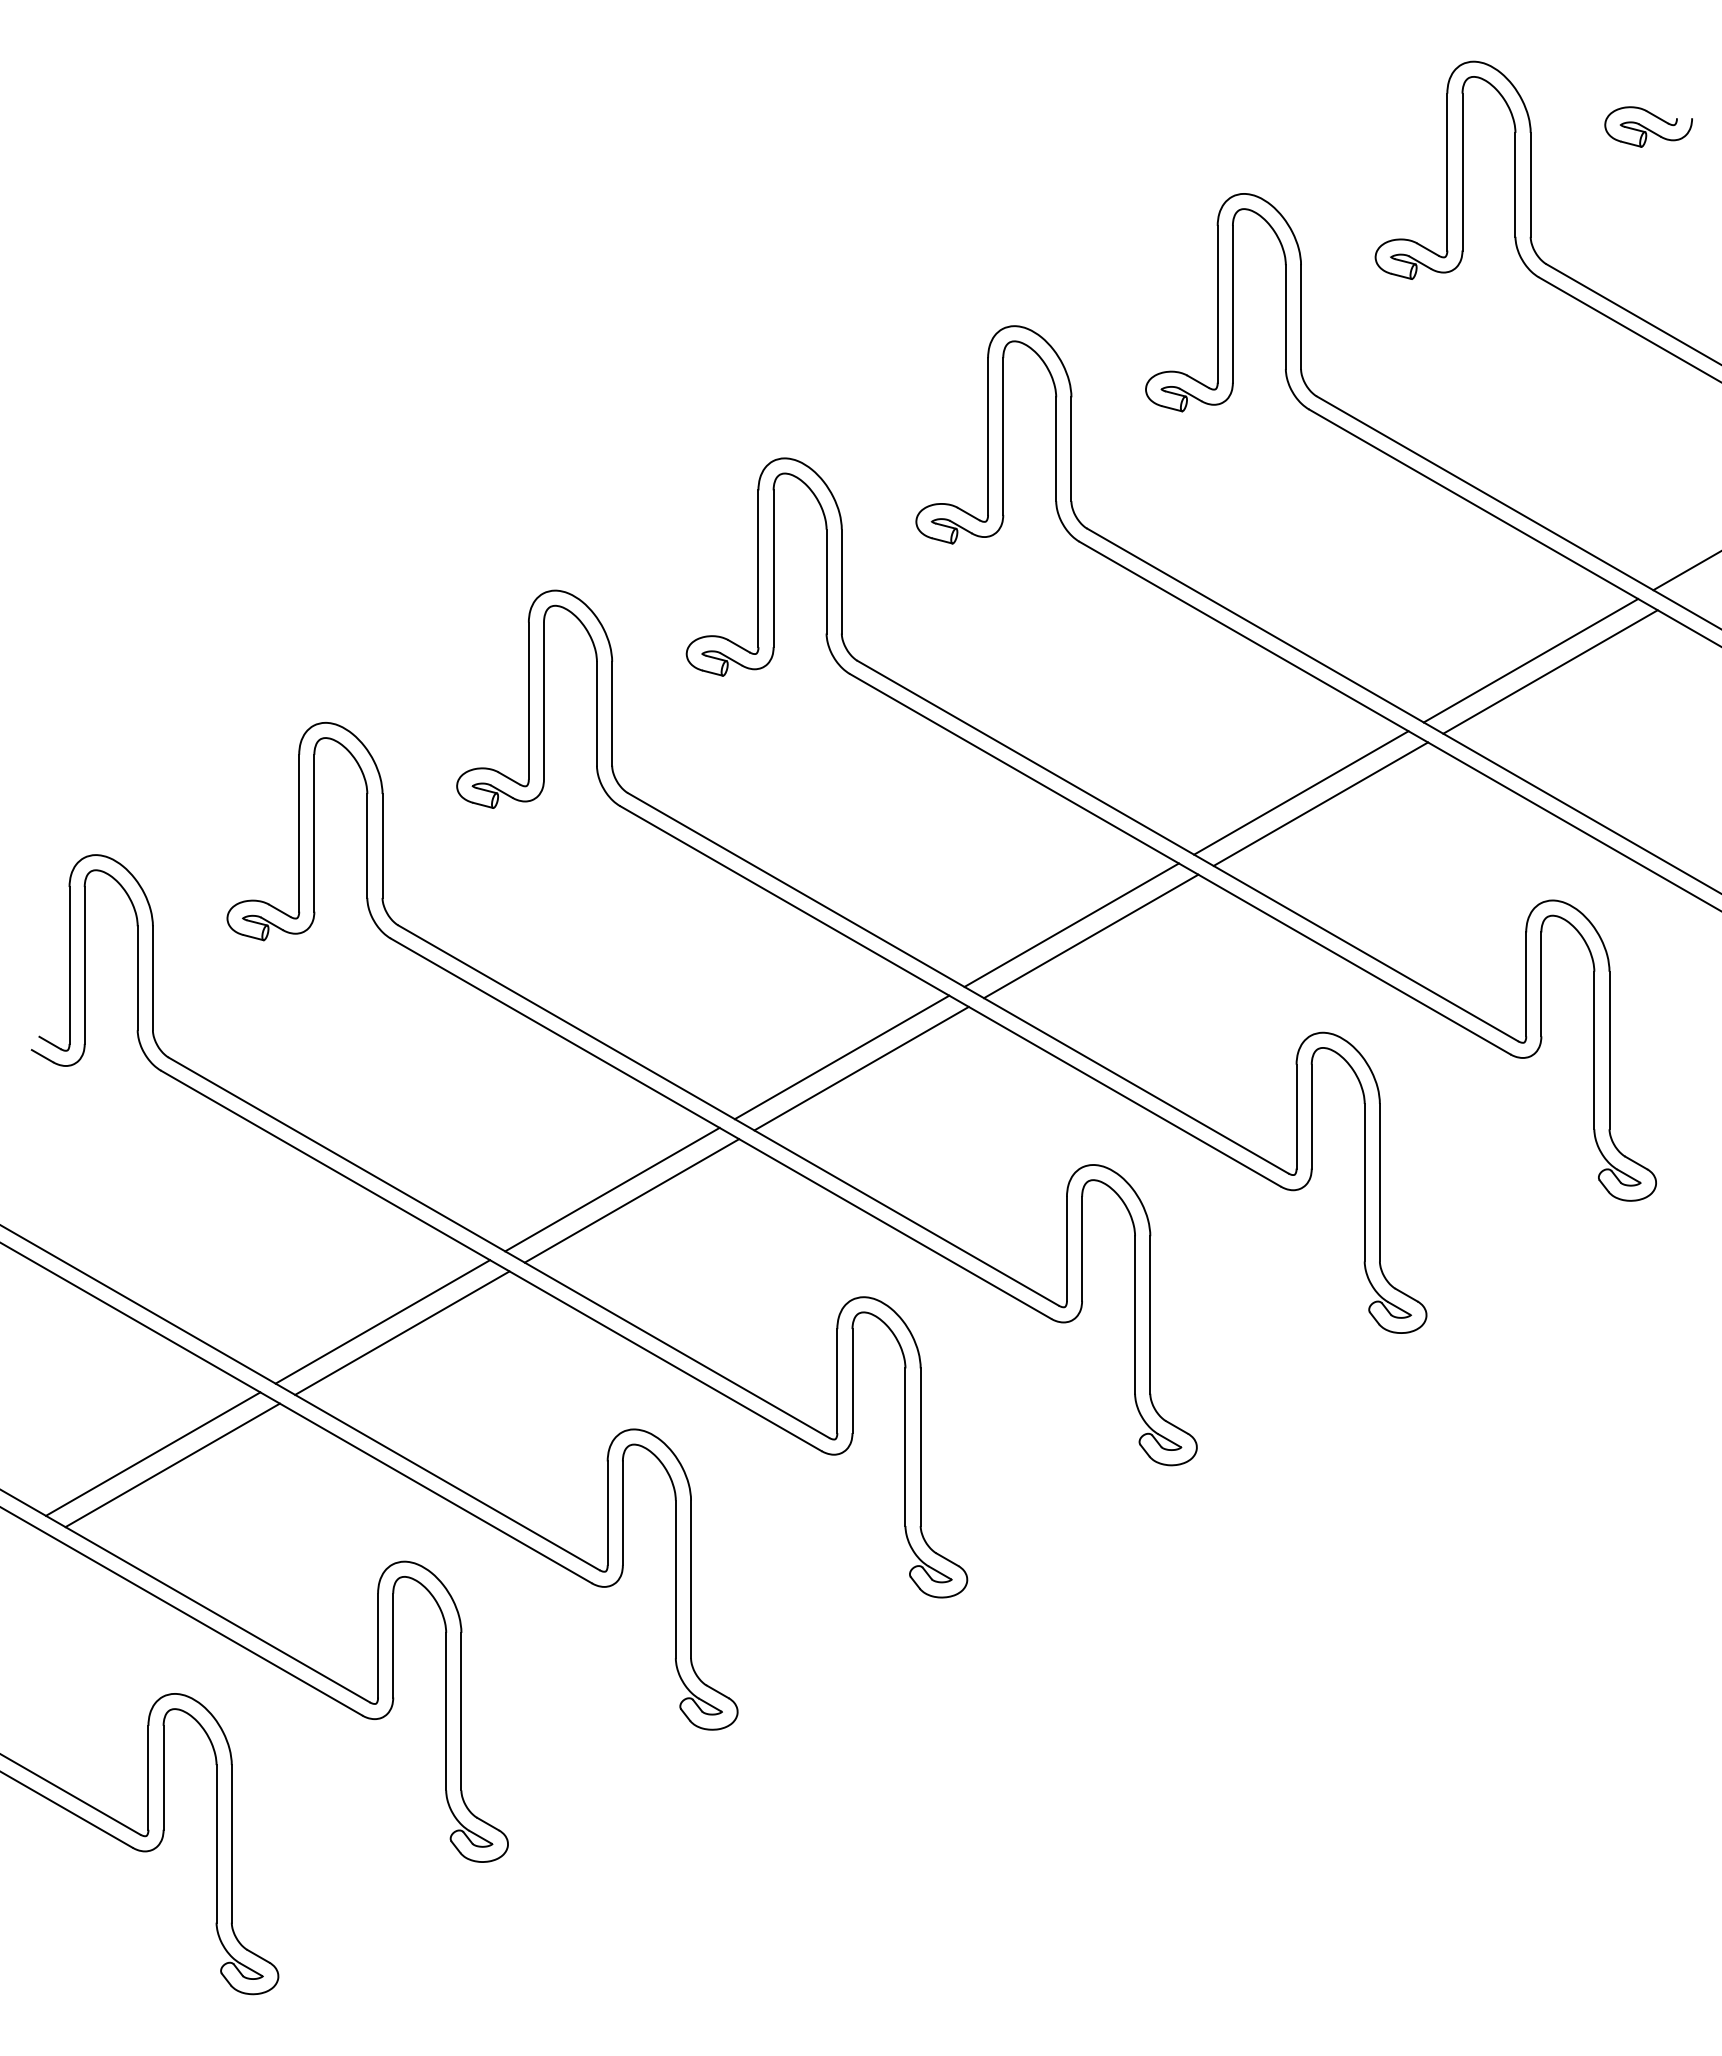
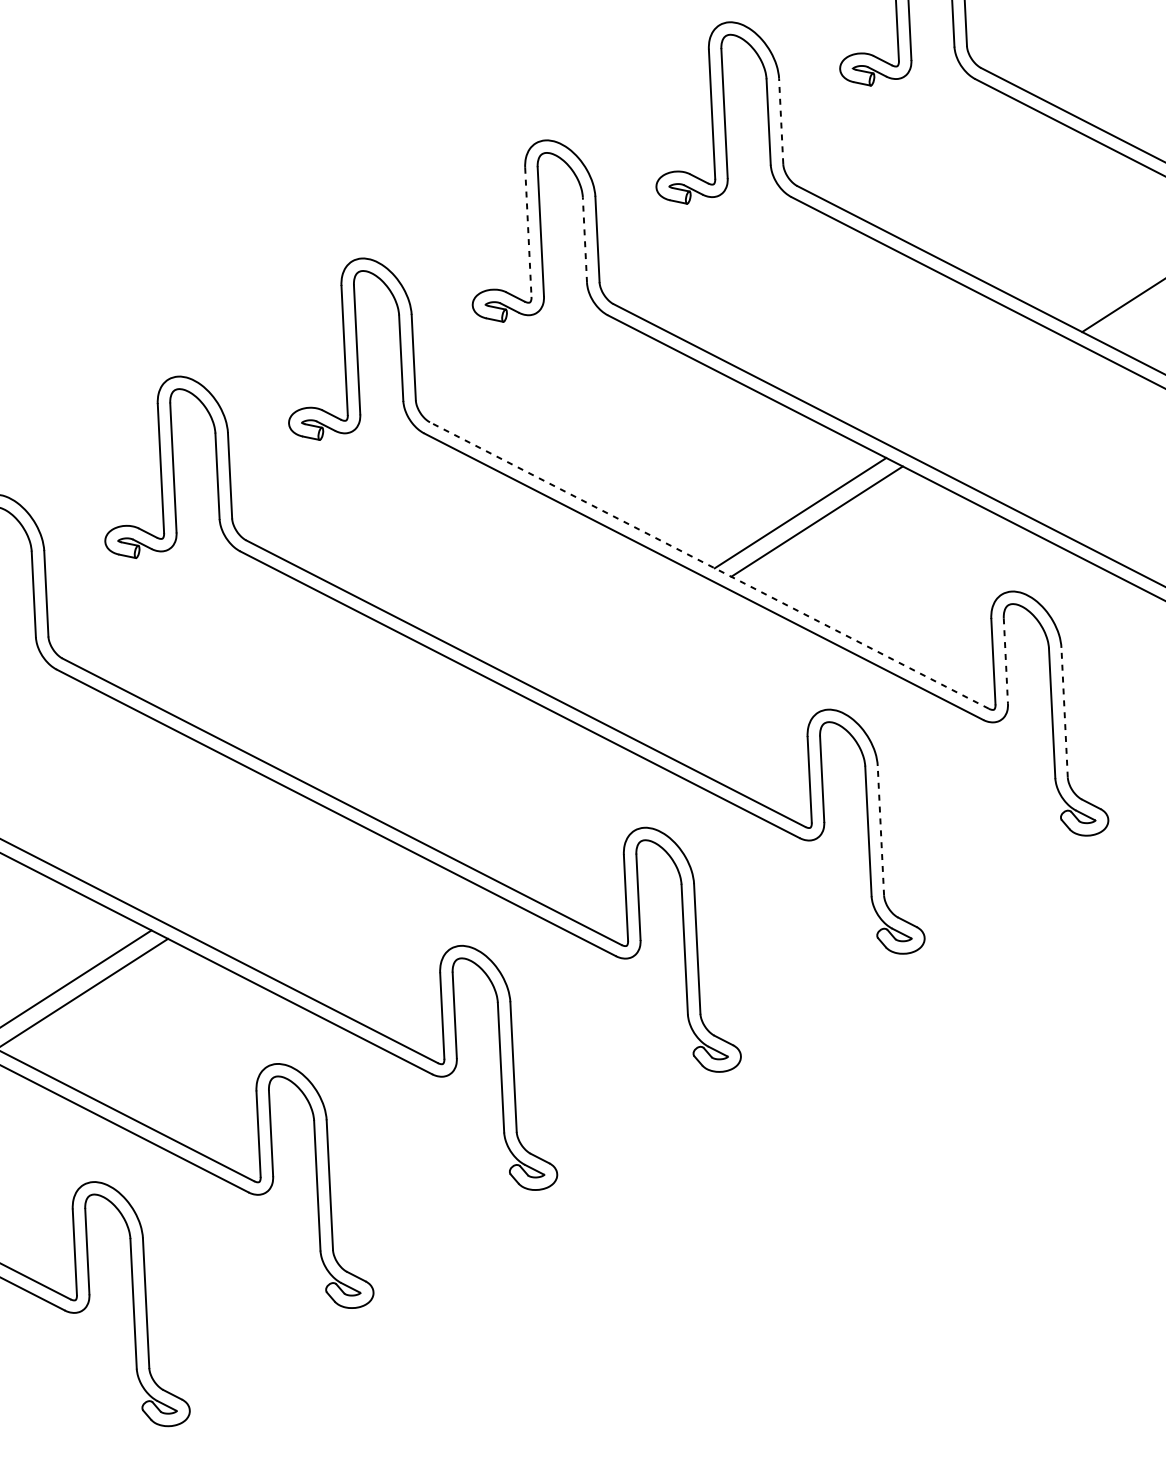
line: (1301, 317) -> (781, 121), solid -> dashed
line: (988, 437) -> (528, 233), solid -> dashed
line: (1056, 449) -> (585, 240), solid -> dashed
line: (1530, 660) -> (983, 394), removed
line: (1550, 671) -> (1000, 403), removed
line: (1187, 850) -> (709, 565), solid -> dashed
line: (1071, 924) -> (616, 630), removed
line: (1091, 936) -> (633, 639), removed
line: (1541, 984) -> (1005, 661), solid -> dashed
line: (1609, 1050) -> (1064, 712), solid -> dashed
line: (841, 1057) -> (432, 749), removed
line: (861, 1068) -> (449, 757), removed
line: (1379, 1182) -> (880, 830), solid -> dashed
line: (612, 1189) -> (249, 867), removed
line: (631, 1200) -> (265, 875), removed

